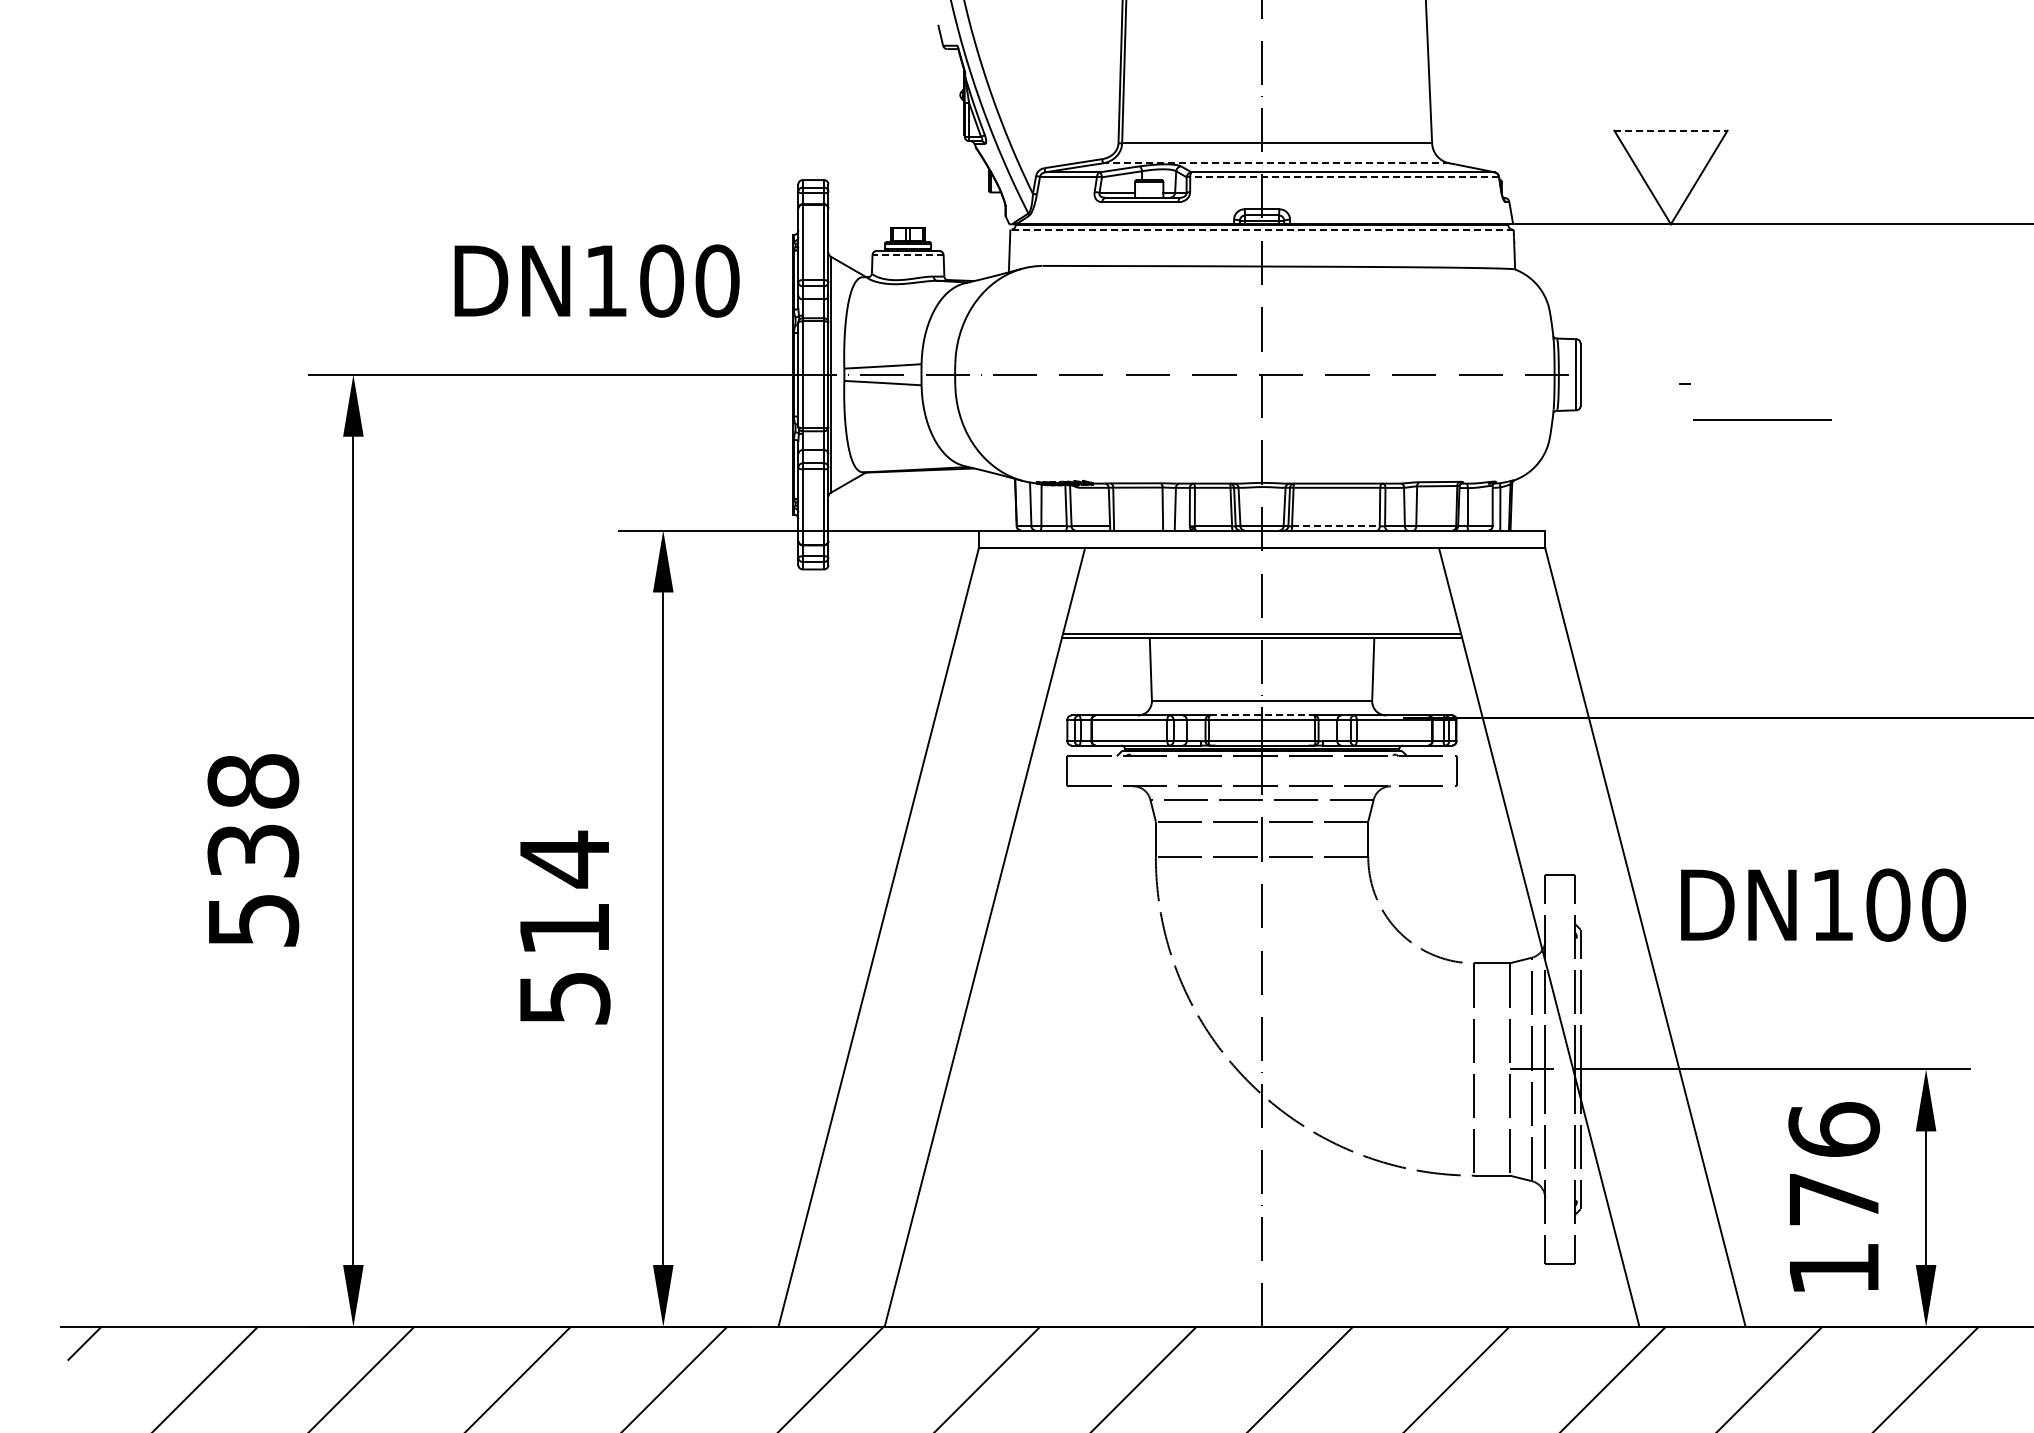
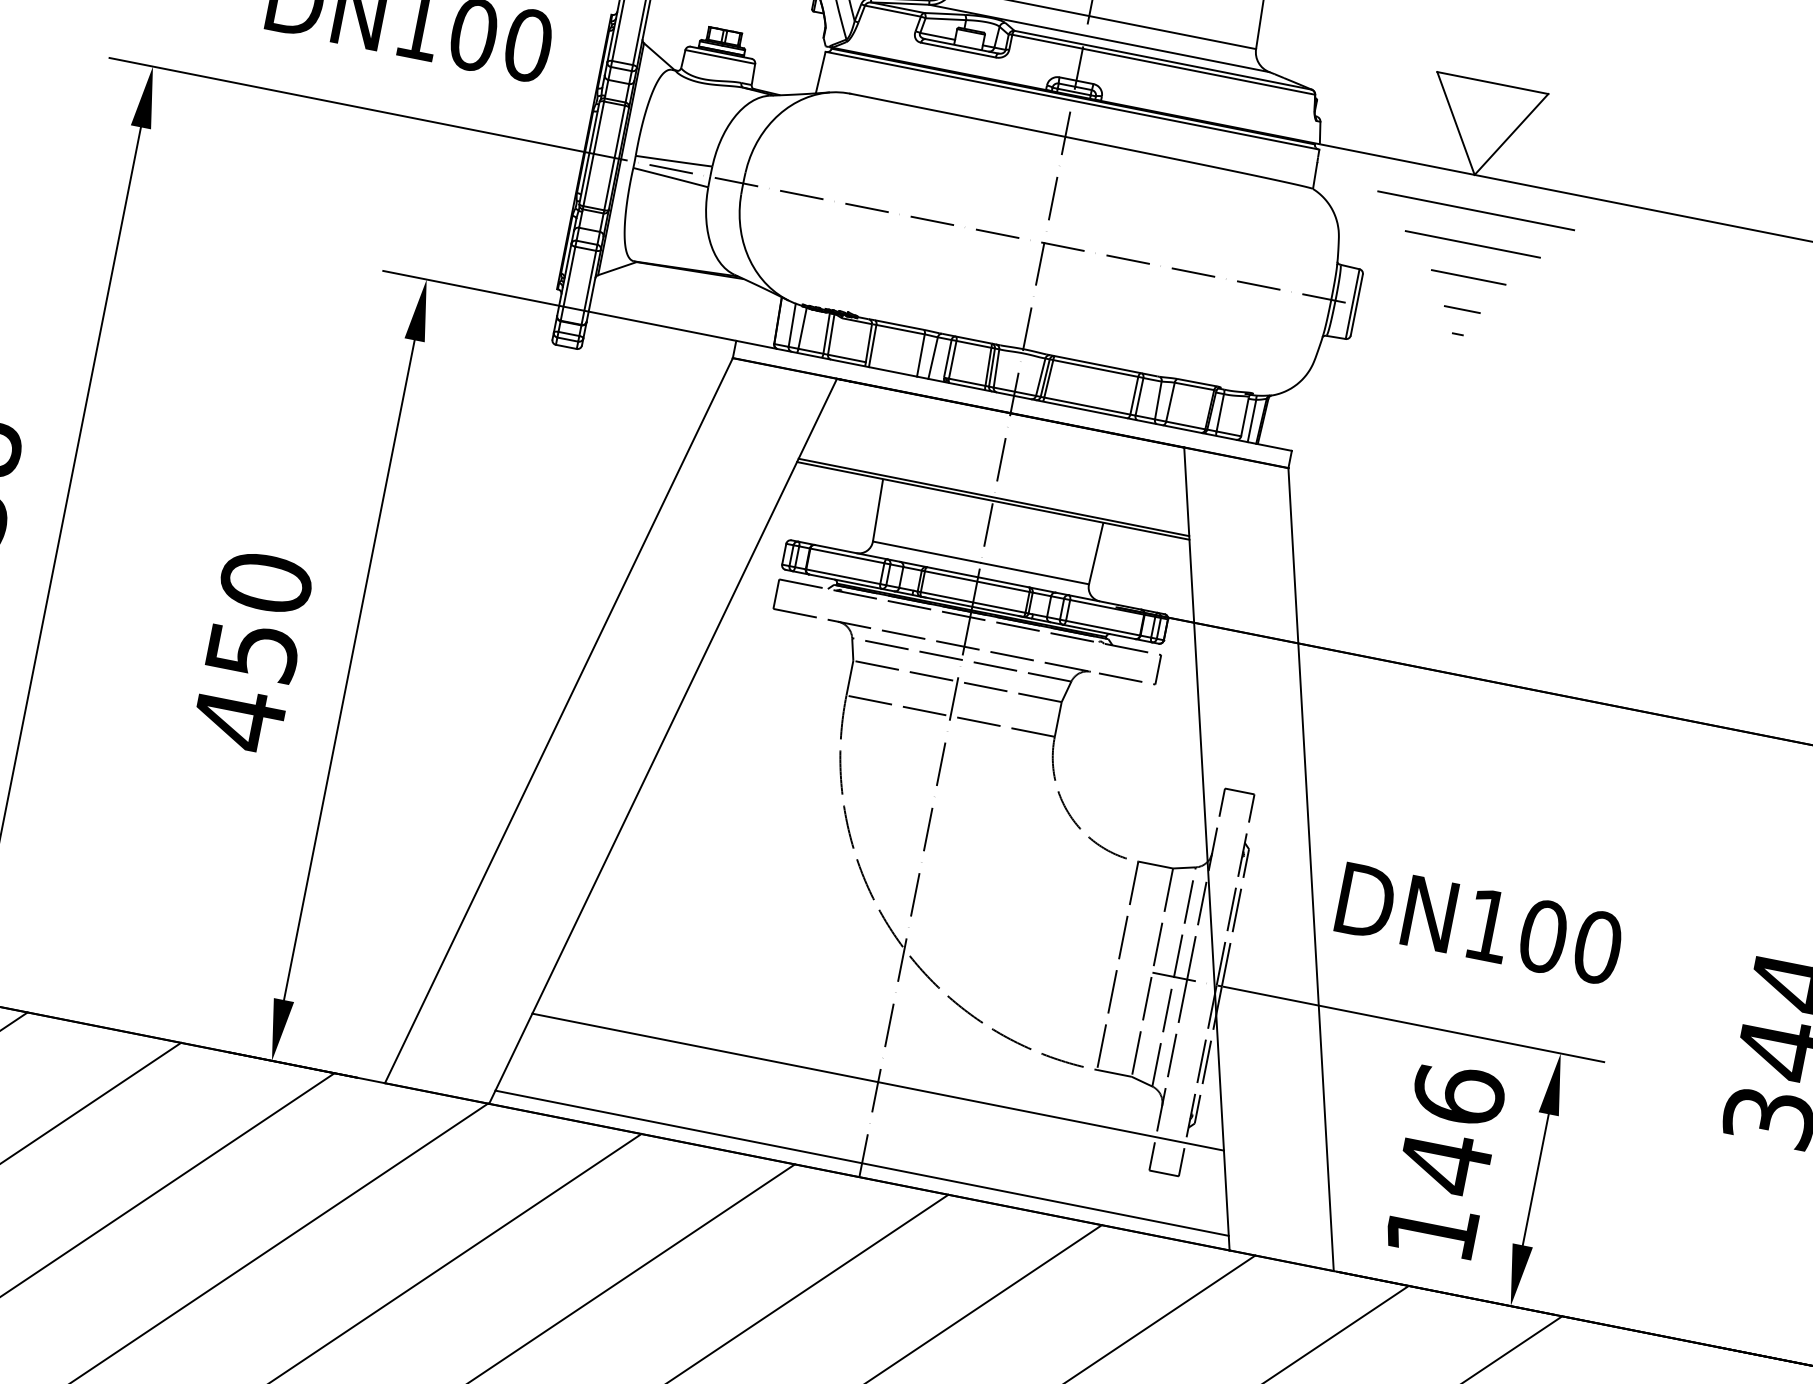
line: (1670, 130) -> (1492, 82), dashed -> solid
line: (1275, 163) -> (1098, 38), dashed -> solid
line: (1344, 176) -> (1163, 64), dashed -> solid
line: (1262, 229) -> (1072, 100), dashed -> solid
line: (908, 255) -> (720, 57), dashed -> solid
line: (1679, 259) -> (1476, 211), added
line: (1685, 325) -> (1469, 276), added
line: (1684, 358) -> (1461, 309), added
line: (1762, 419) -> (1472, 244), moved
line: (1335, 526) -> (1086, 406), dashed -> solid
line: (1262, 715) -> (978, 577), dashed -> solid
text: (1823, 904) -> (1479, 923), moved
text: (564, 928) -> (252, 650), 514 -> 450
text: (1834, 1199) -> (1445, 1163), 176 -> 146
line: (1261, 1230) -> (877, 1082), added
line: (1261, 1312) -> (861, 1162), added

